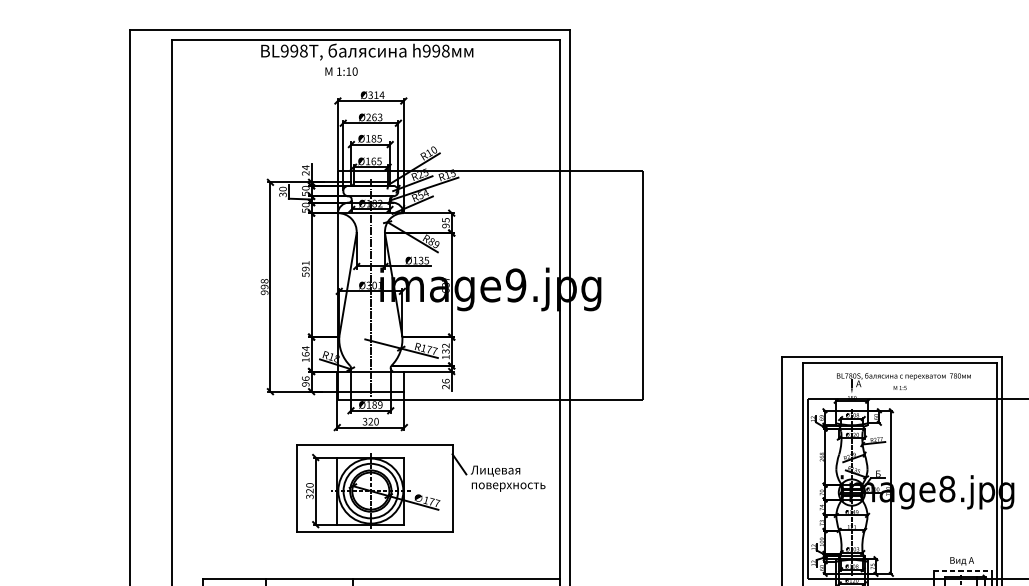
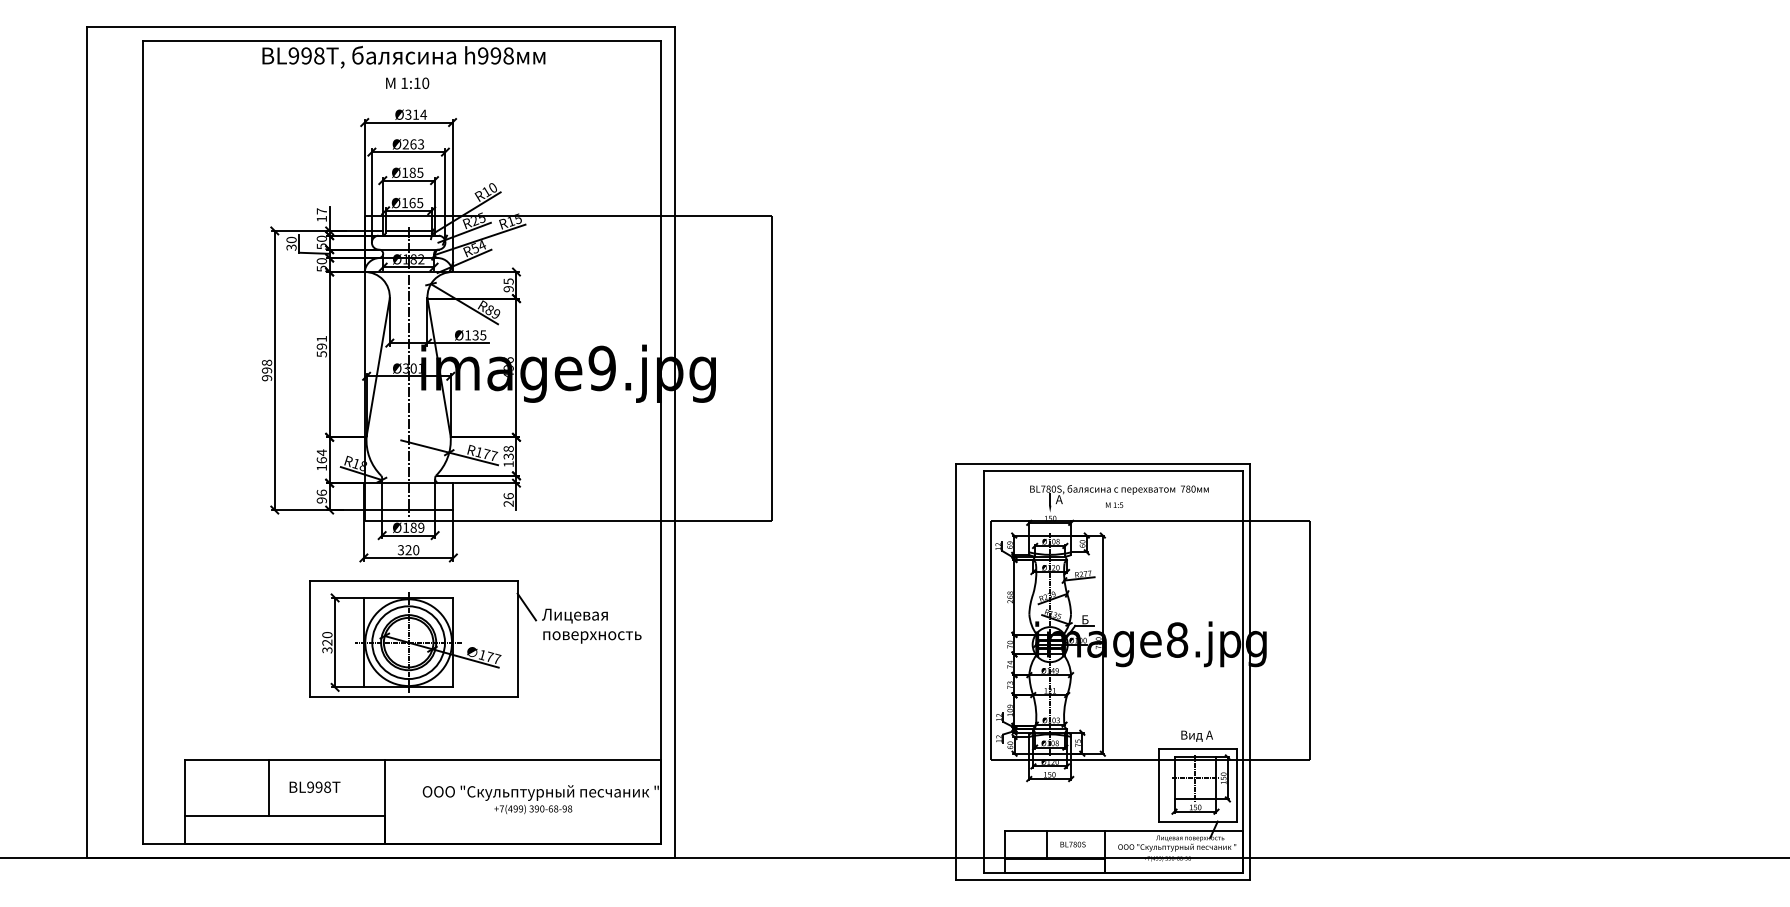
text: (341, 71) -> (407, 82), moved
text: (305, 170) -> (321, 215), 24 -> 17
text: (445, 284) -> (508, 367), 637 -> 496
text: (445, 345) -> (508, 448), 132 -> 138
line: (962, 570) -> (1197, 748), dashed -> solid

